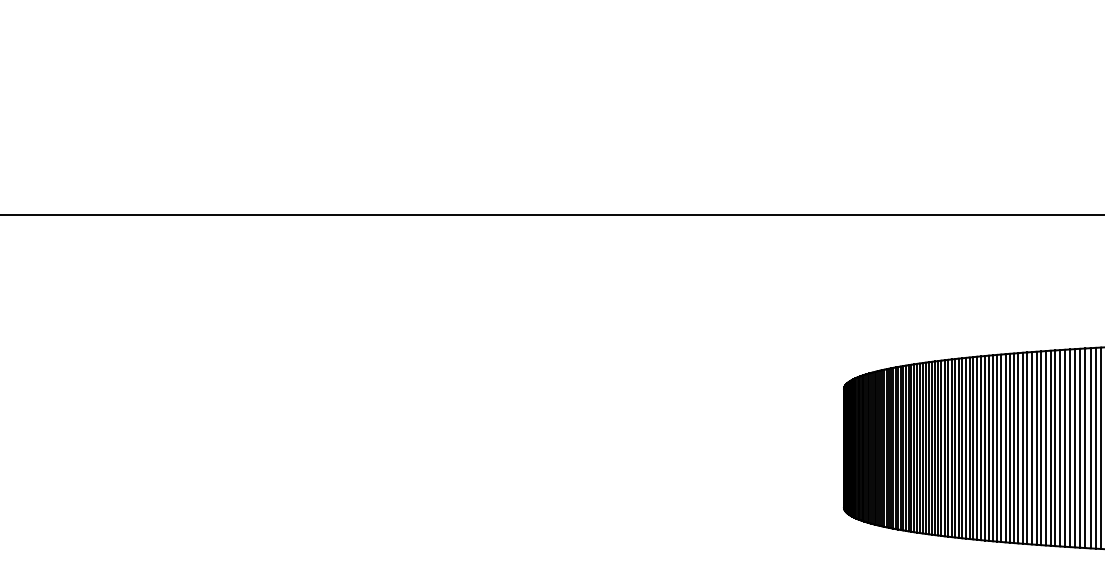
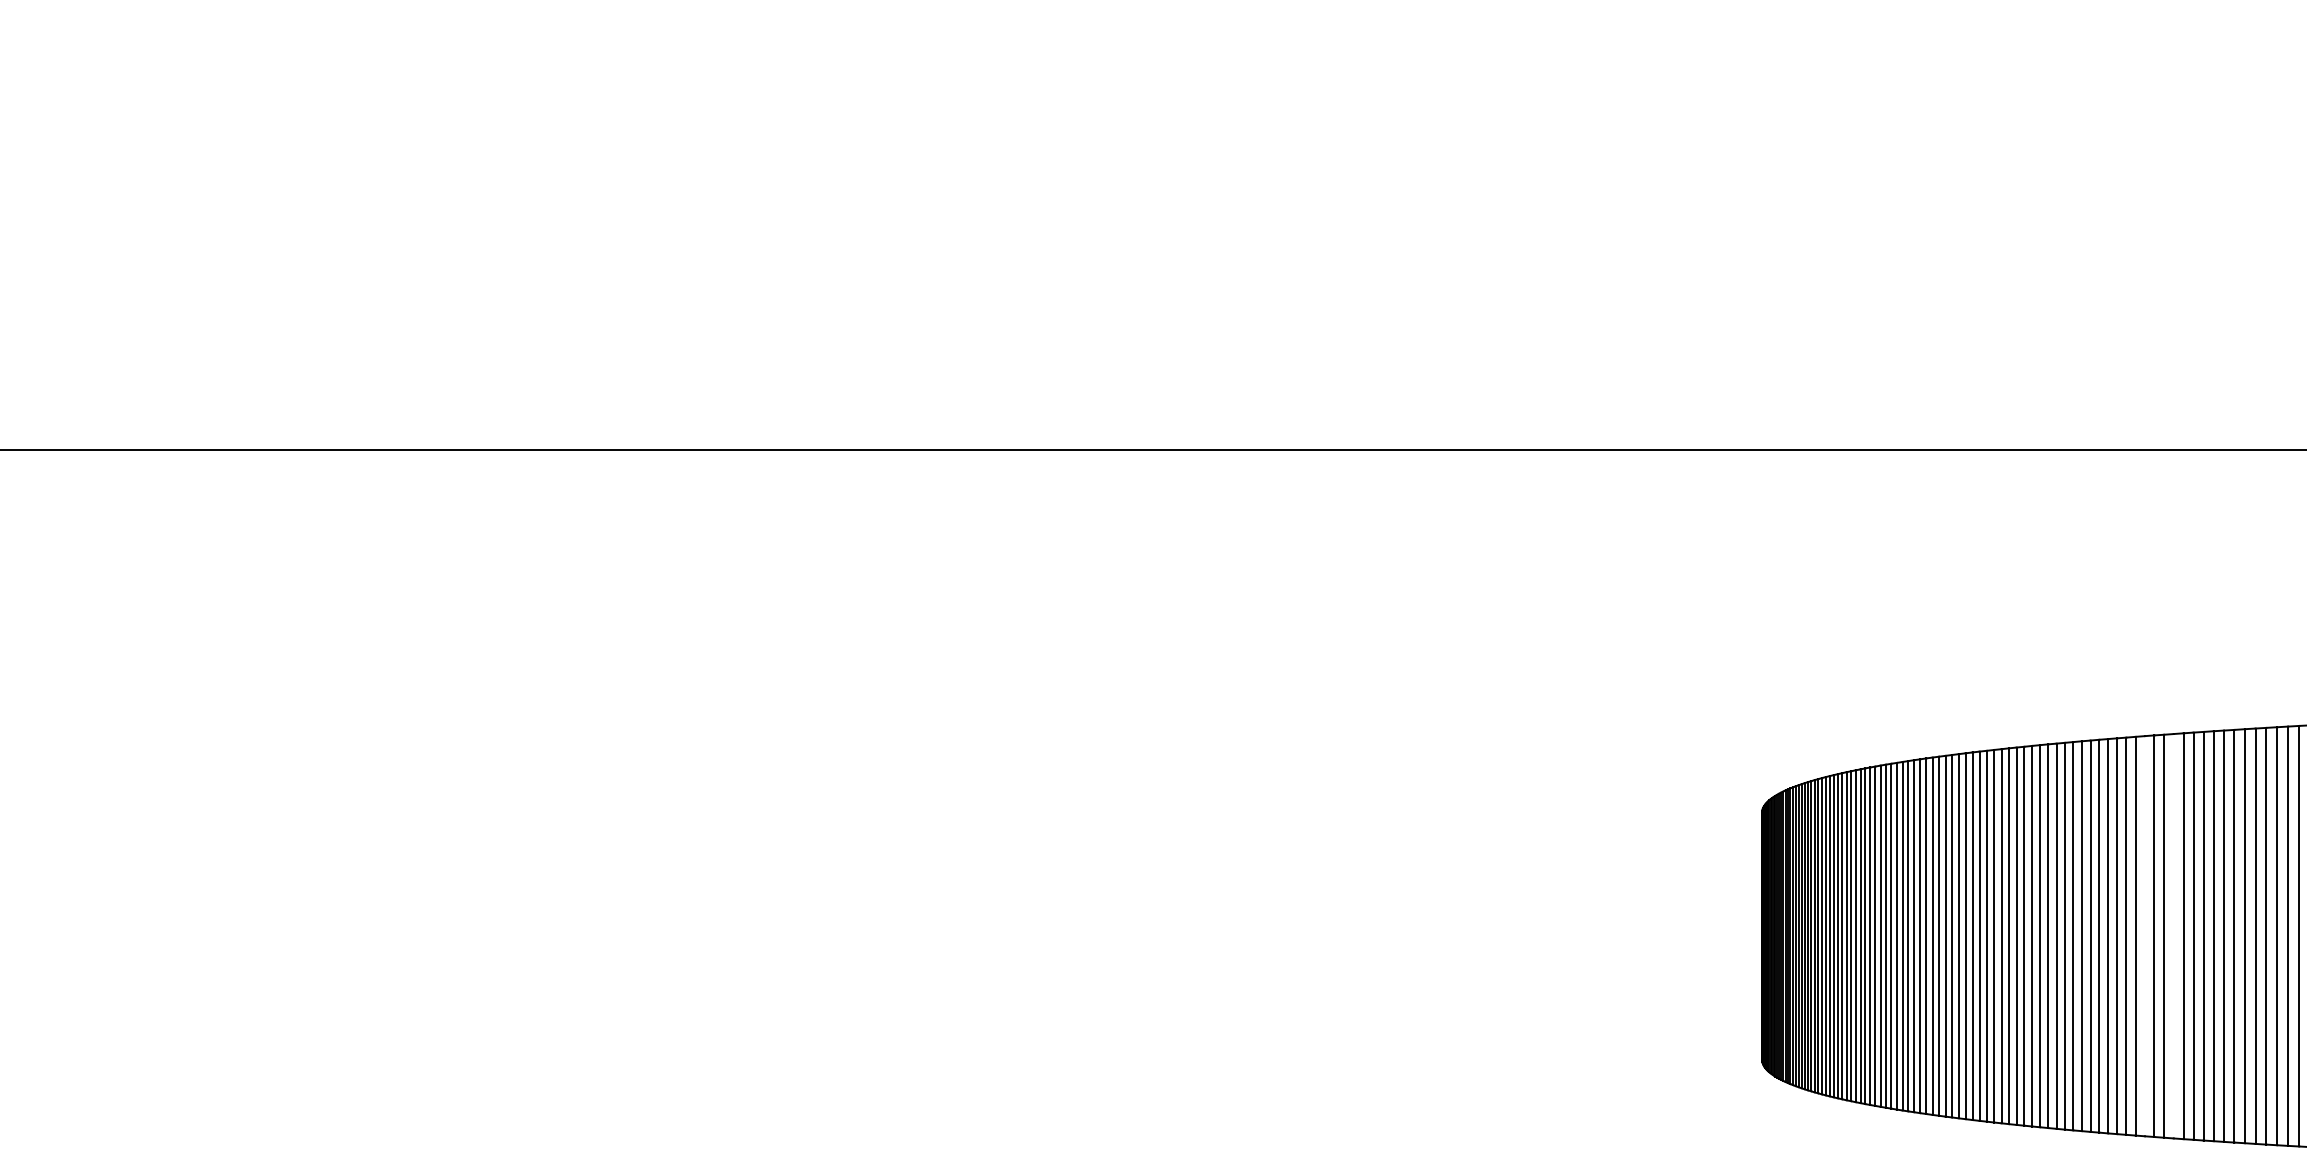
line: (1027, 448) -> (2145, 936), removed
line: (1041, 448) -> (2174, 936), removed

